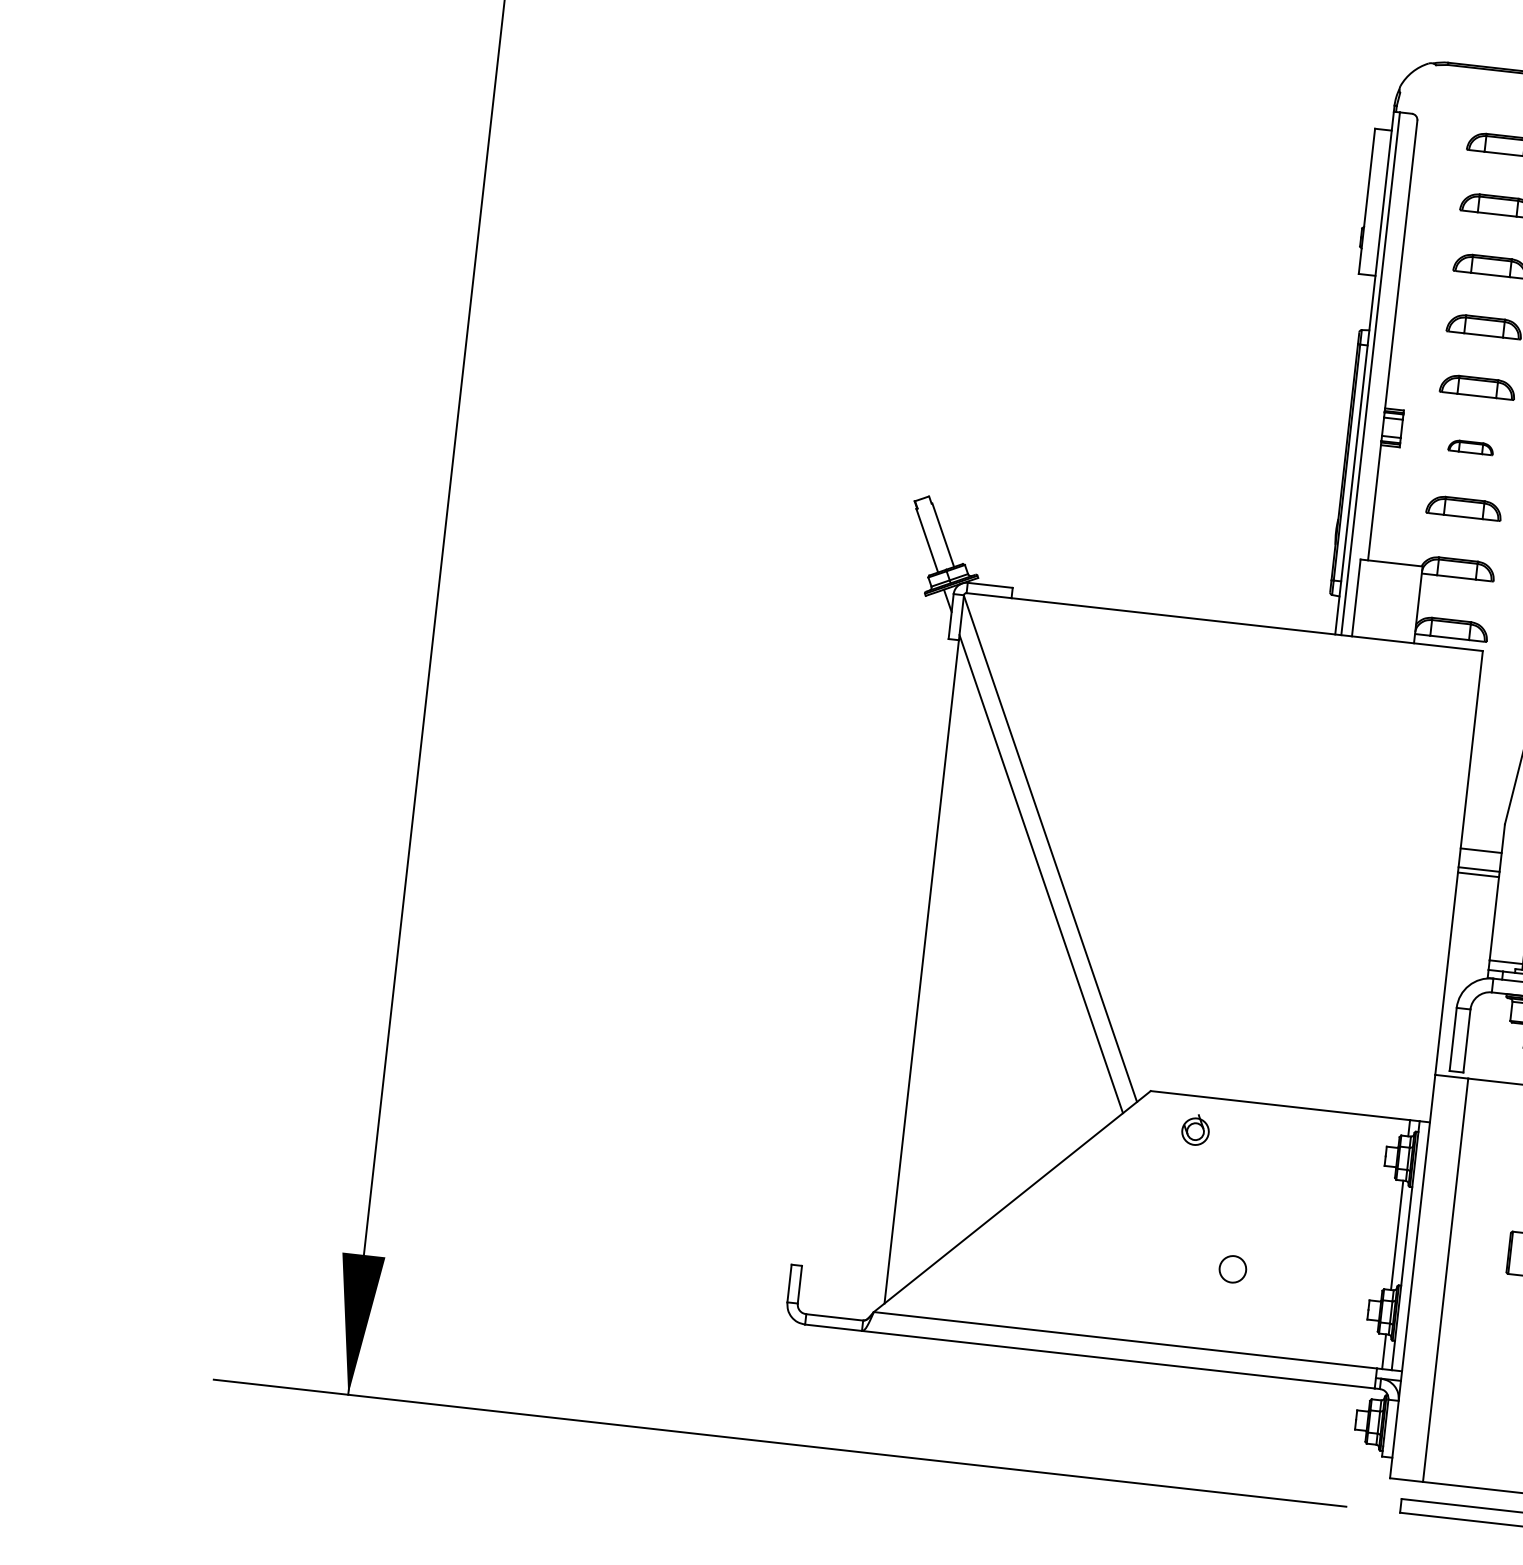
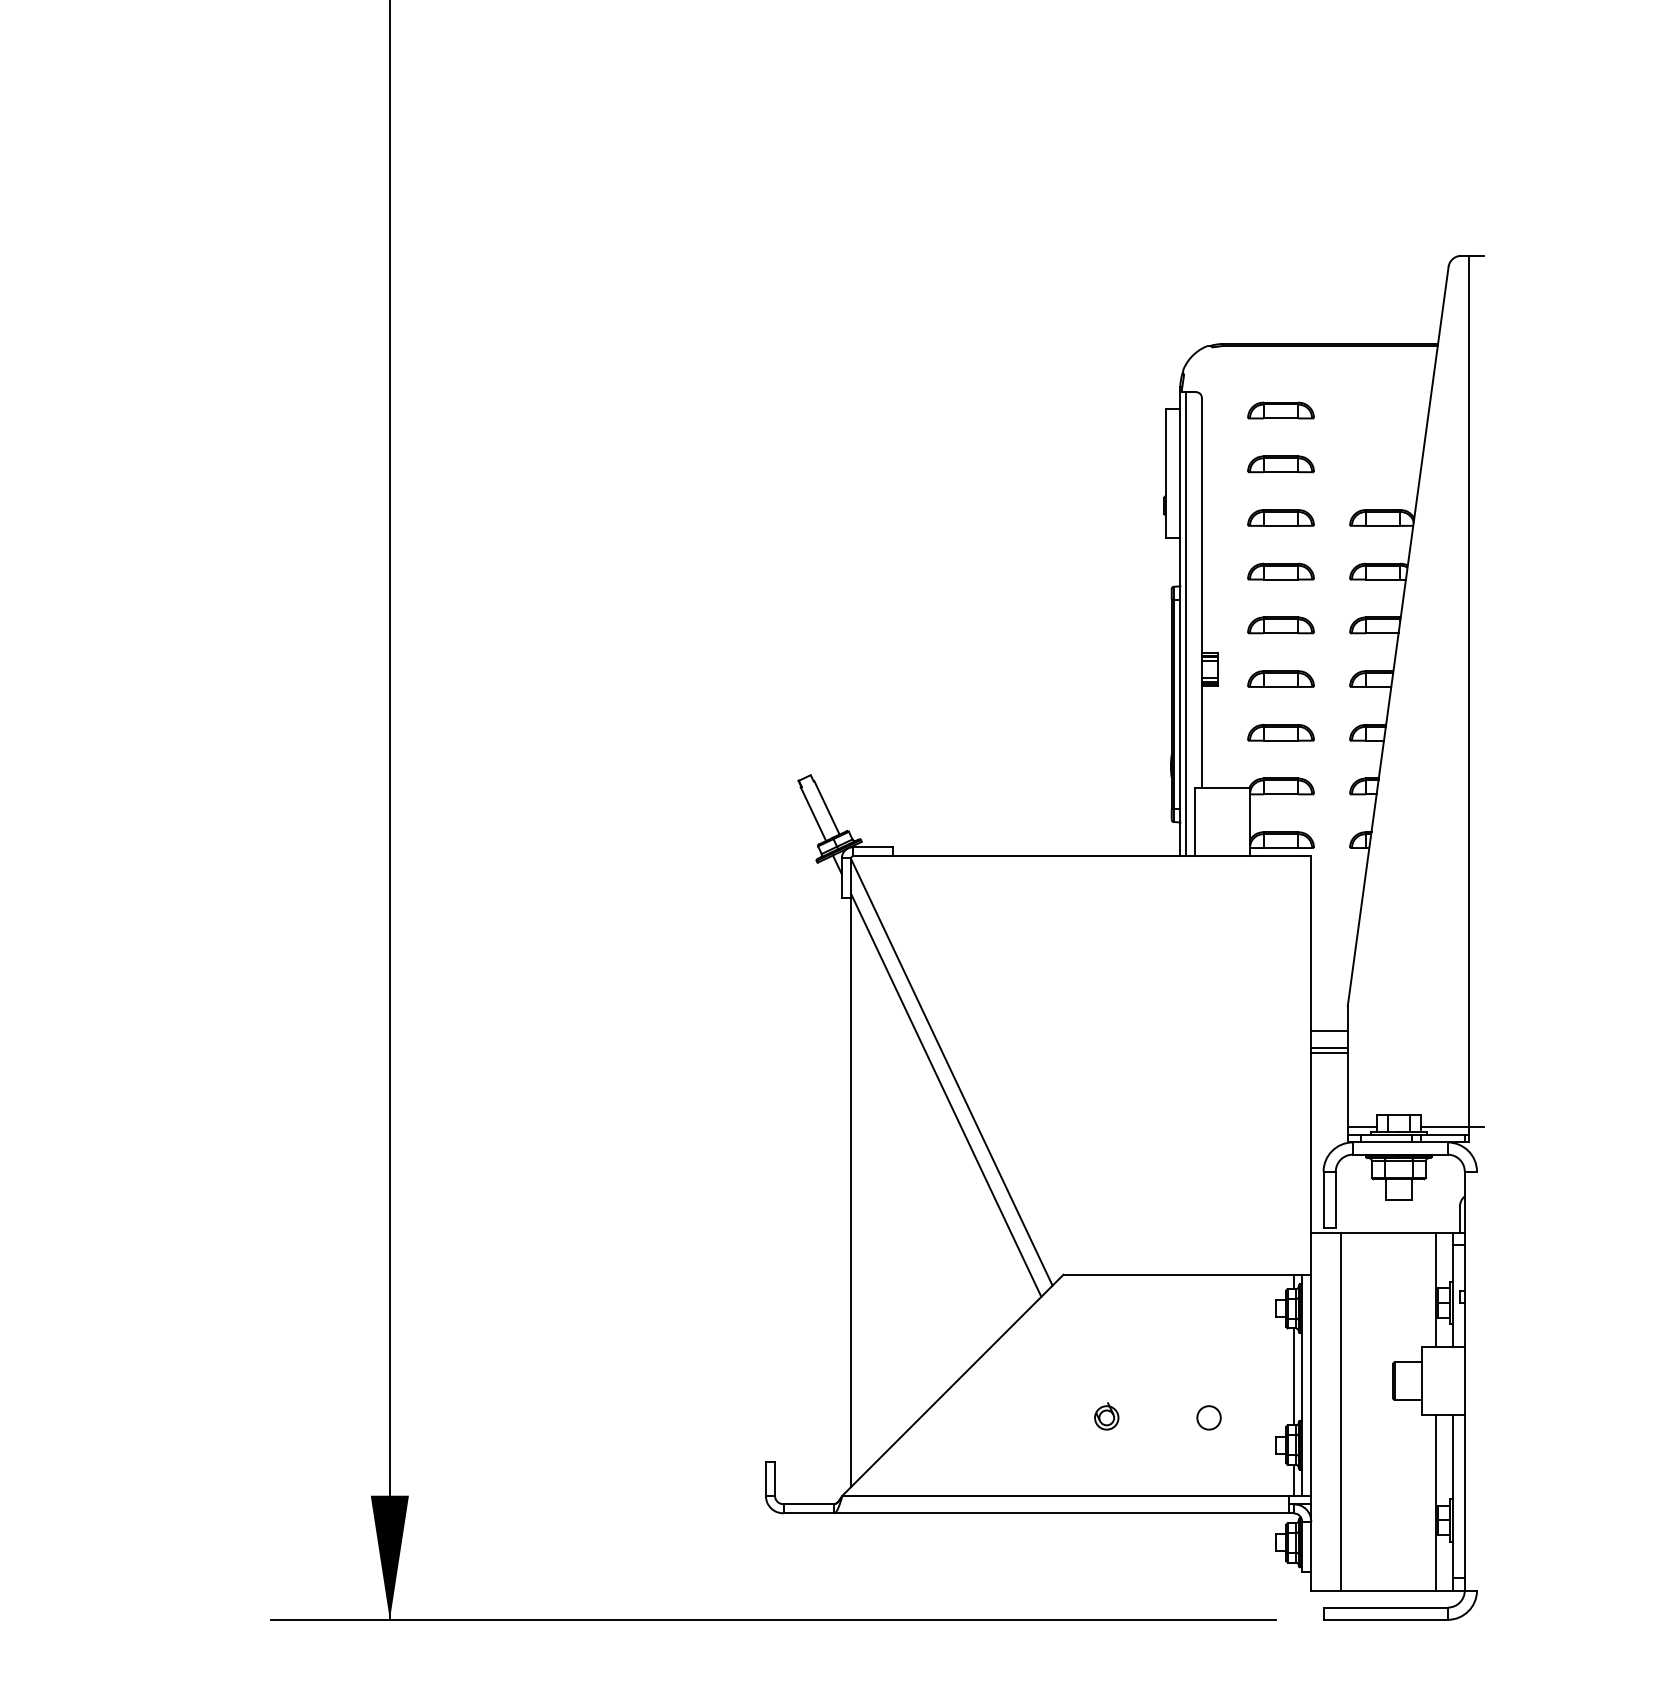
part: (1470, 446) -> (1280, 678), size x1.67
part: (1195, 1130) -> (1106, 1416), moved
circle: (1232, 1268) -> (1208, 1417), moved

